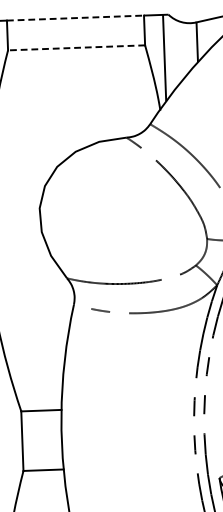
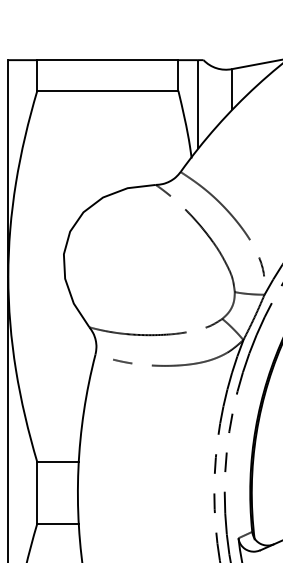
line: (75, 18) -> (107, 60), dashed -> solid
line: (76, 47) -> (107, 90), dashed -> solid

